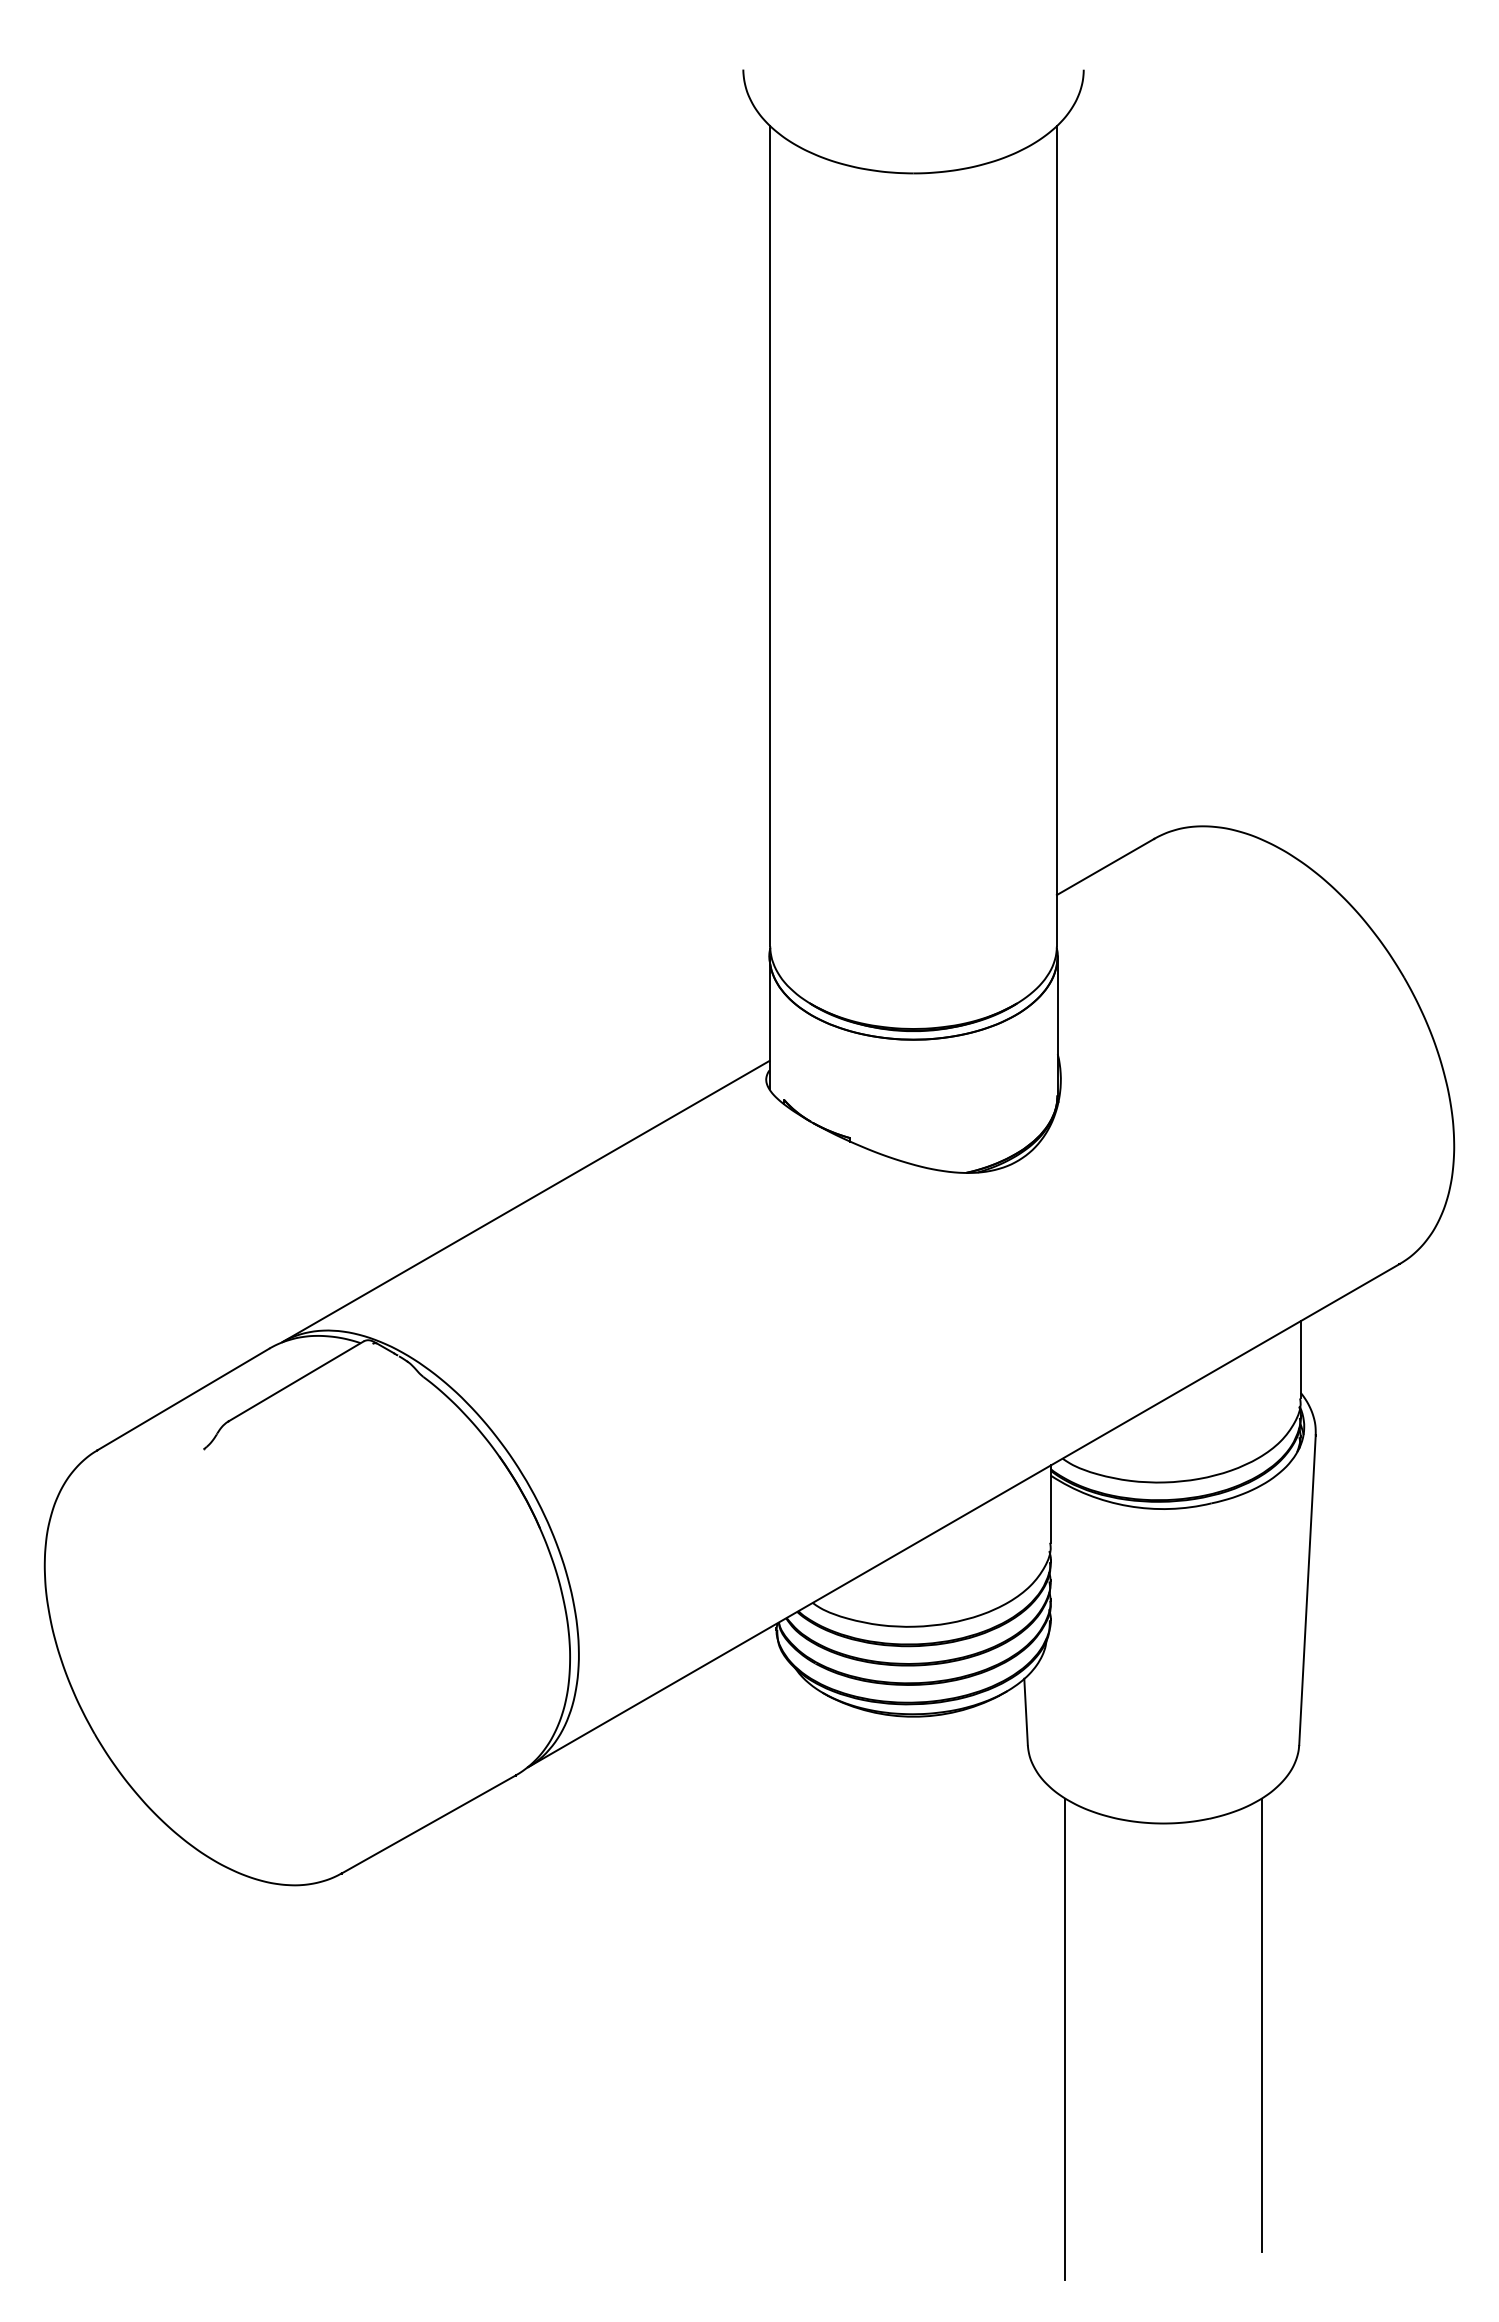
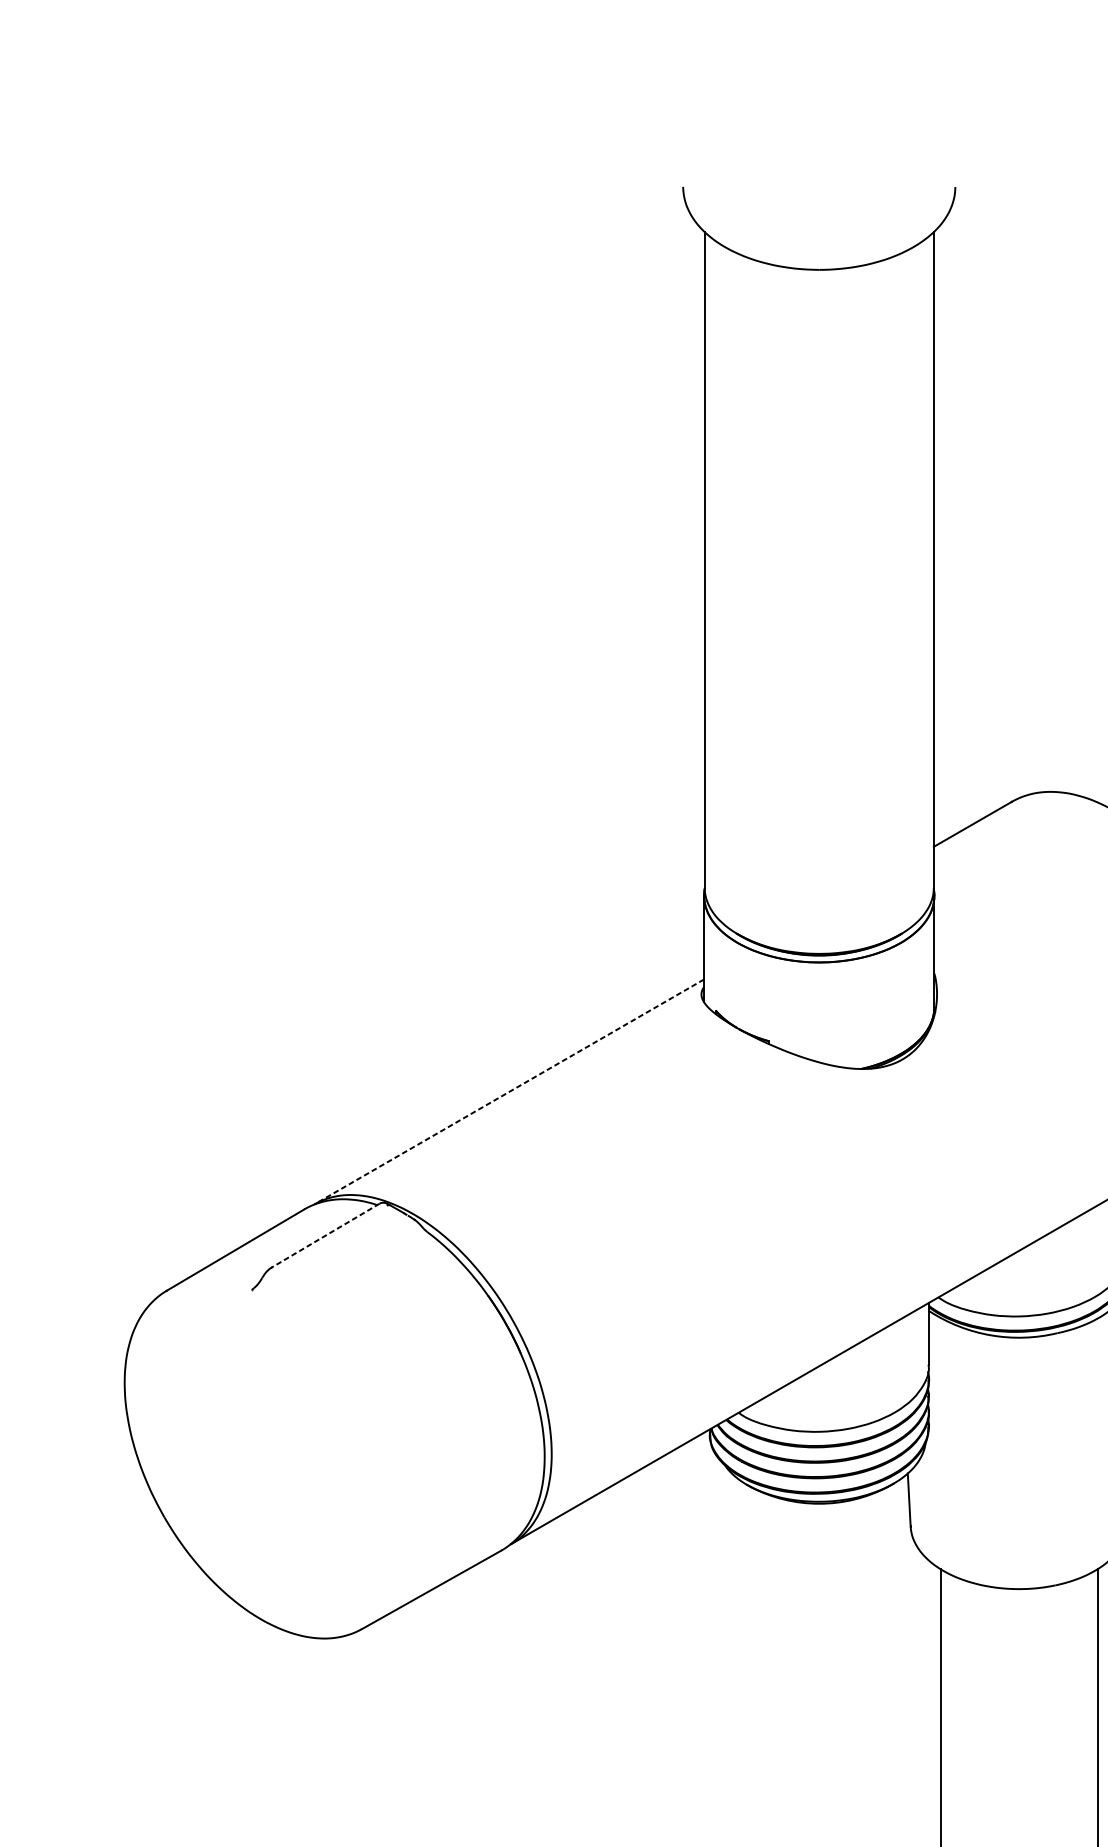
line: (525, 1201) -> (509, 1091), solid -> dashed
line: (295, 1381) -> (325, 1235), solid -> dashed

